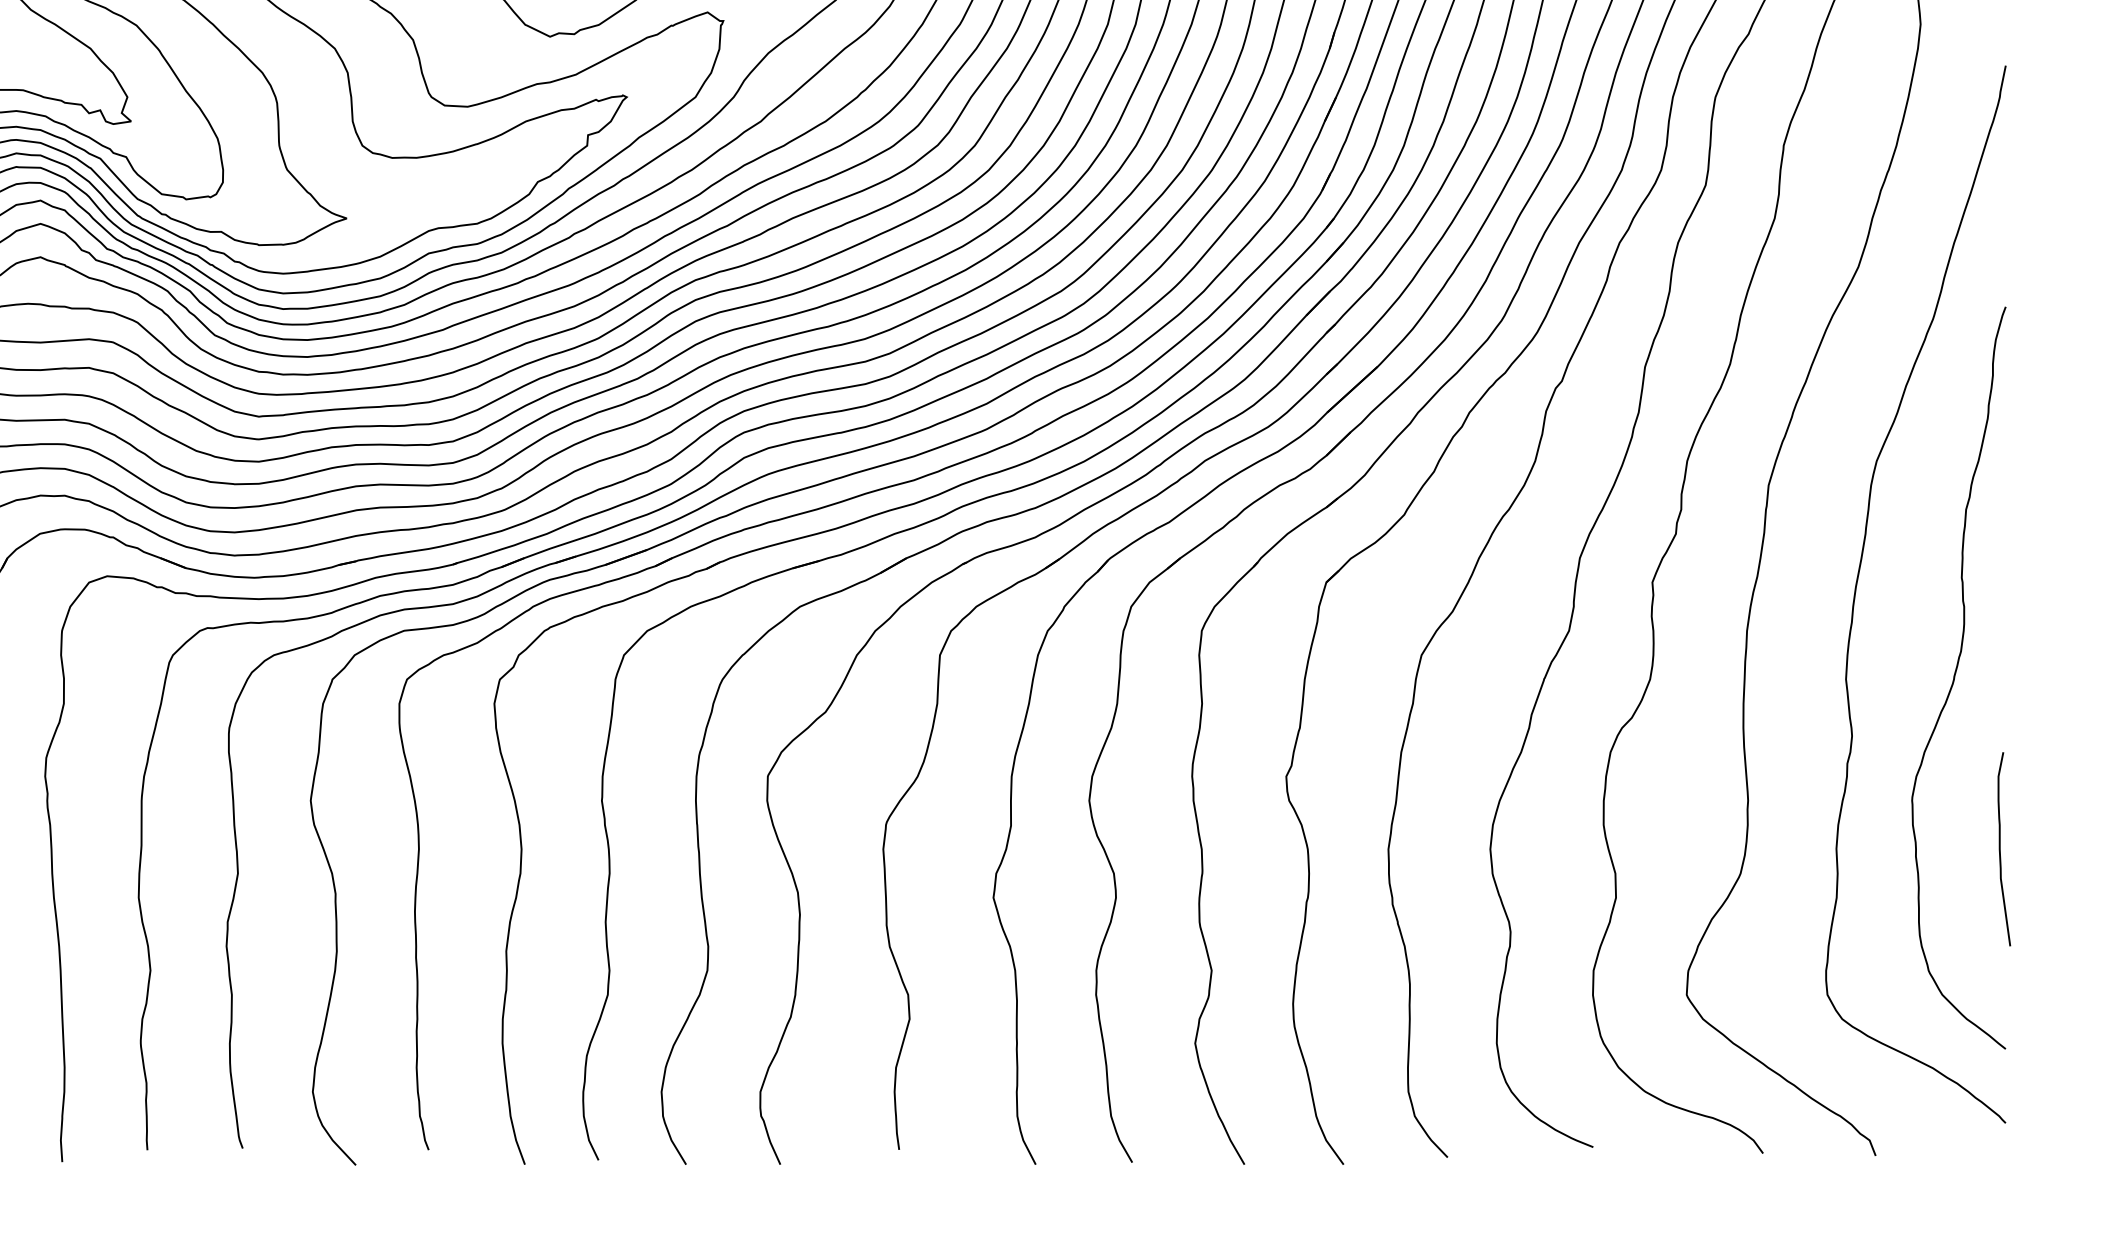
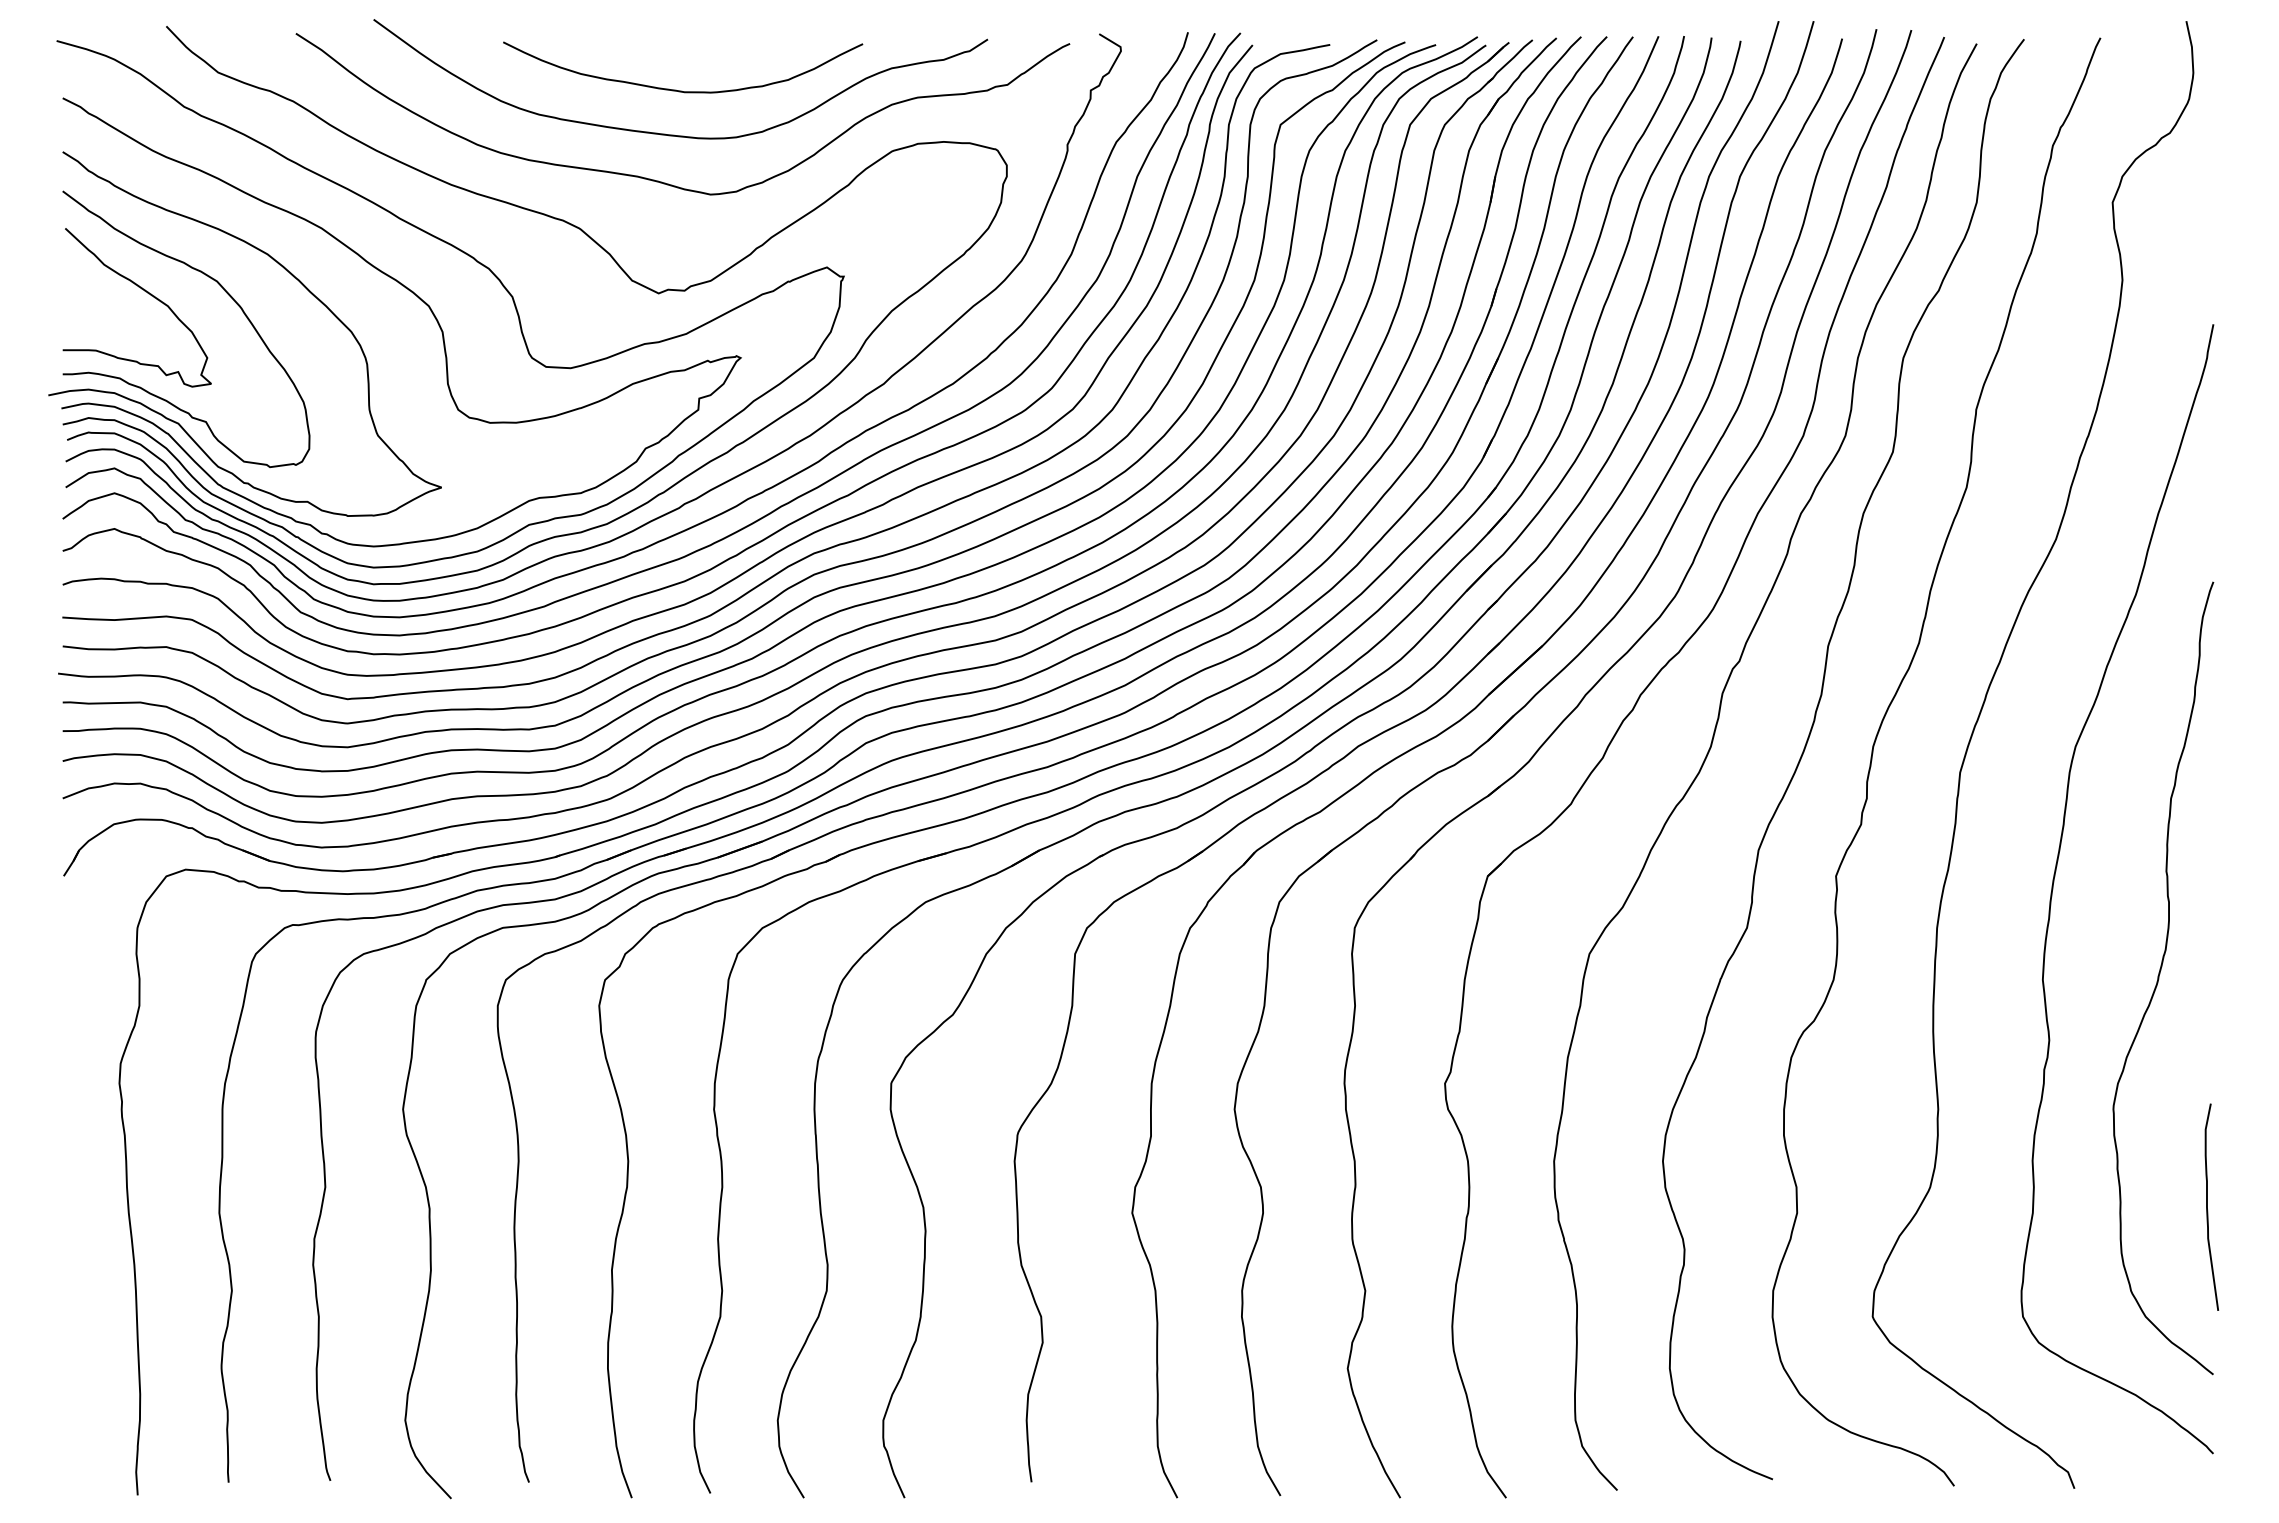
curve: (2000, 848) -> (2207, 1206), moved

